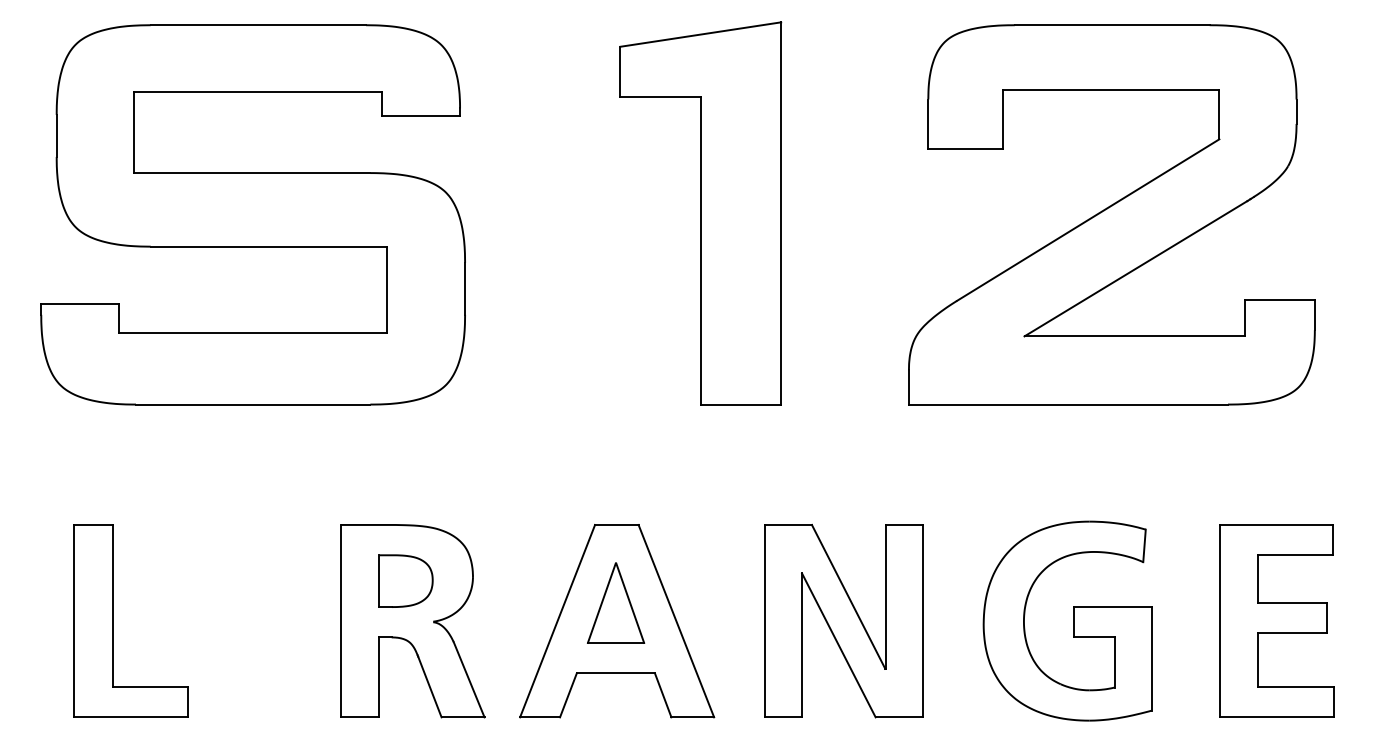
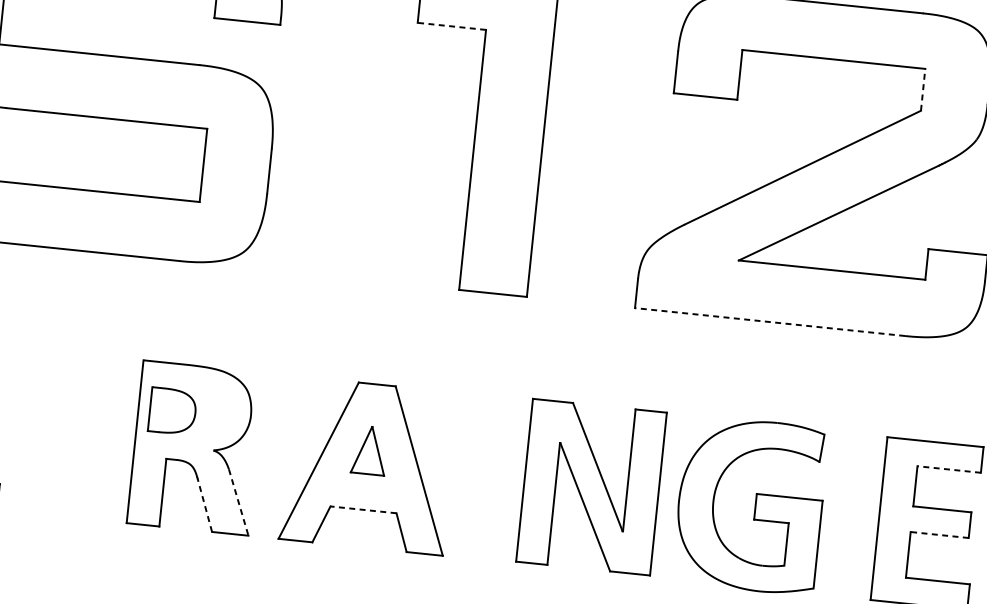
line: (660, 97) -> (451, 26), solid -> dashed
line: (1219, 114) -> (923, 89), solid -> dashed
line: (1068, 404) -> (770, 322), solid -> dashed
line: (1295, 555) -> (949, 469), solid -> dashed
part: (405, 580) -> (172, 410), moved
part: (616, 602) -> (370, 450), size x0.7
part: (843, 621) -> (591, 487), moved
line: (1292, 633) -> (939, 535), solid -> dashed
line: (615, 673) -> (363, 510), solid -> dashed
line: (469, 679) -> (239, 502), solid -> dashed
line: (429, 686) -> (204, 504), solid -> dashed

